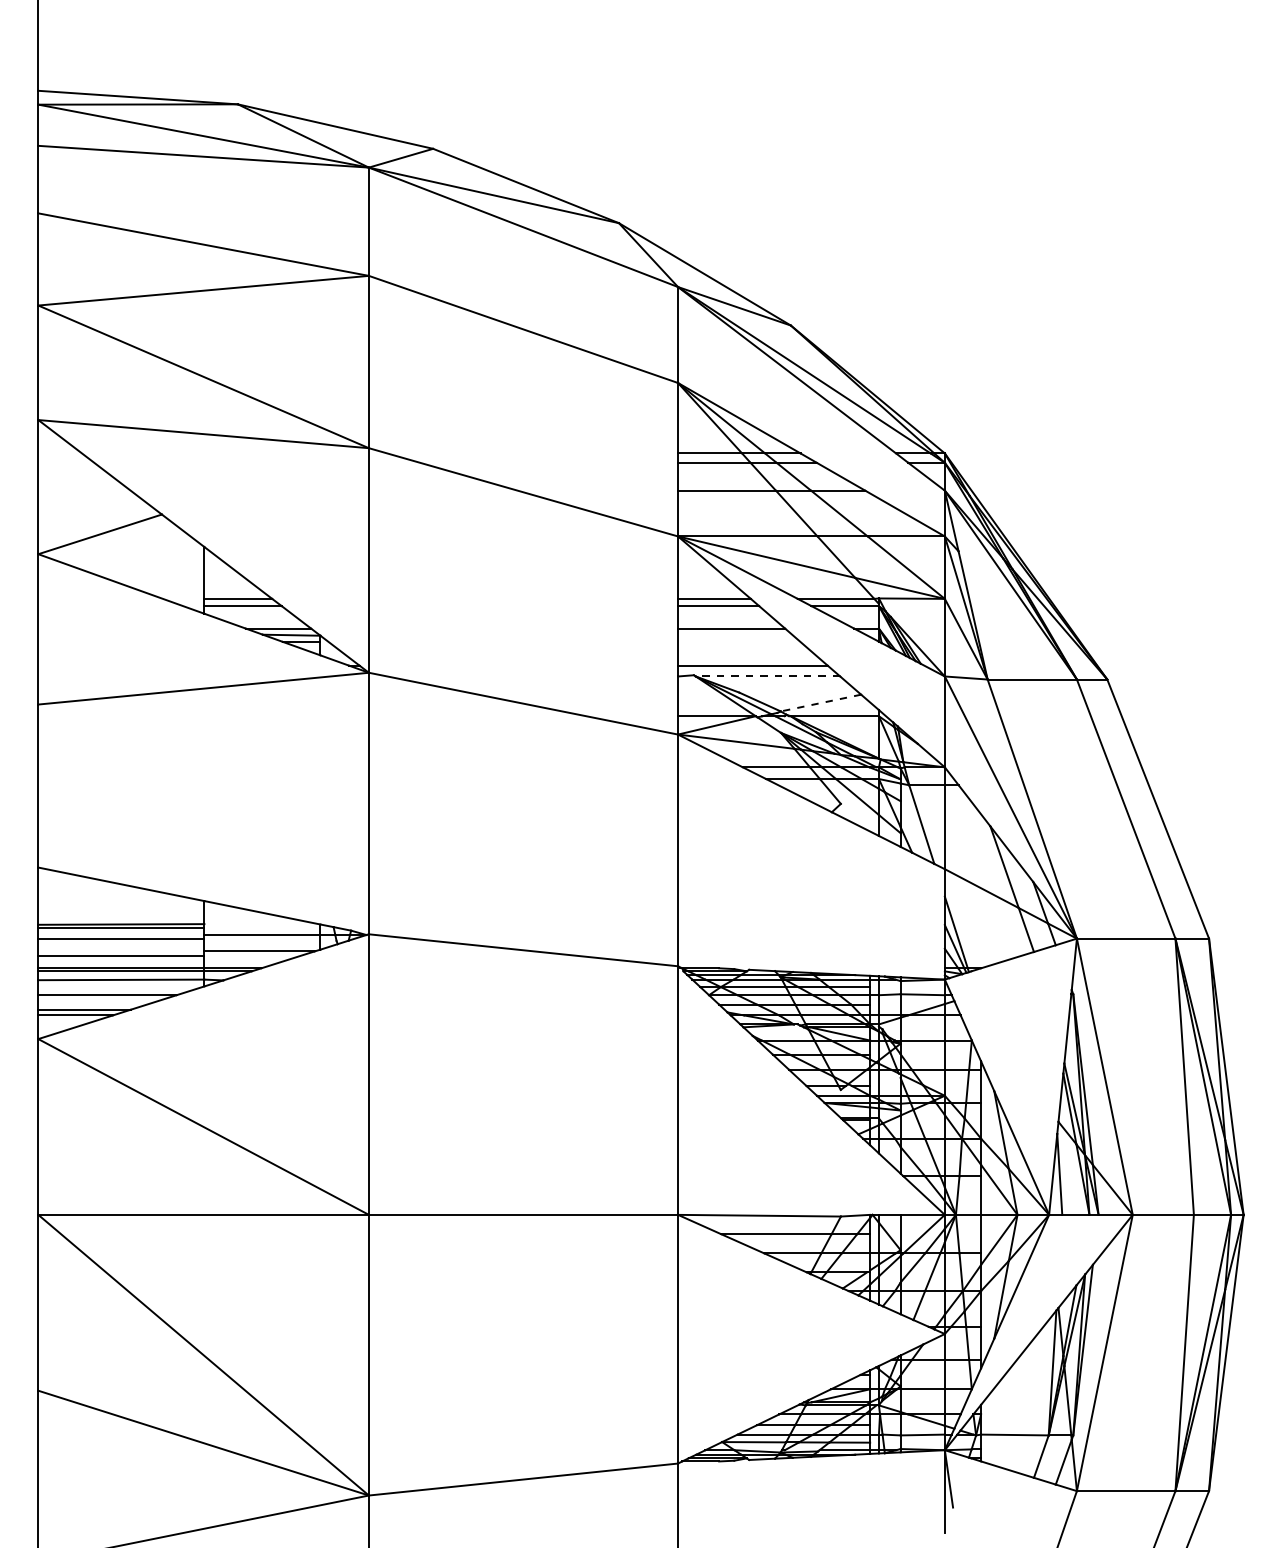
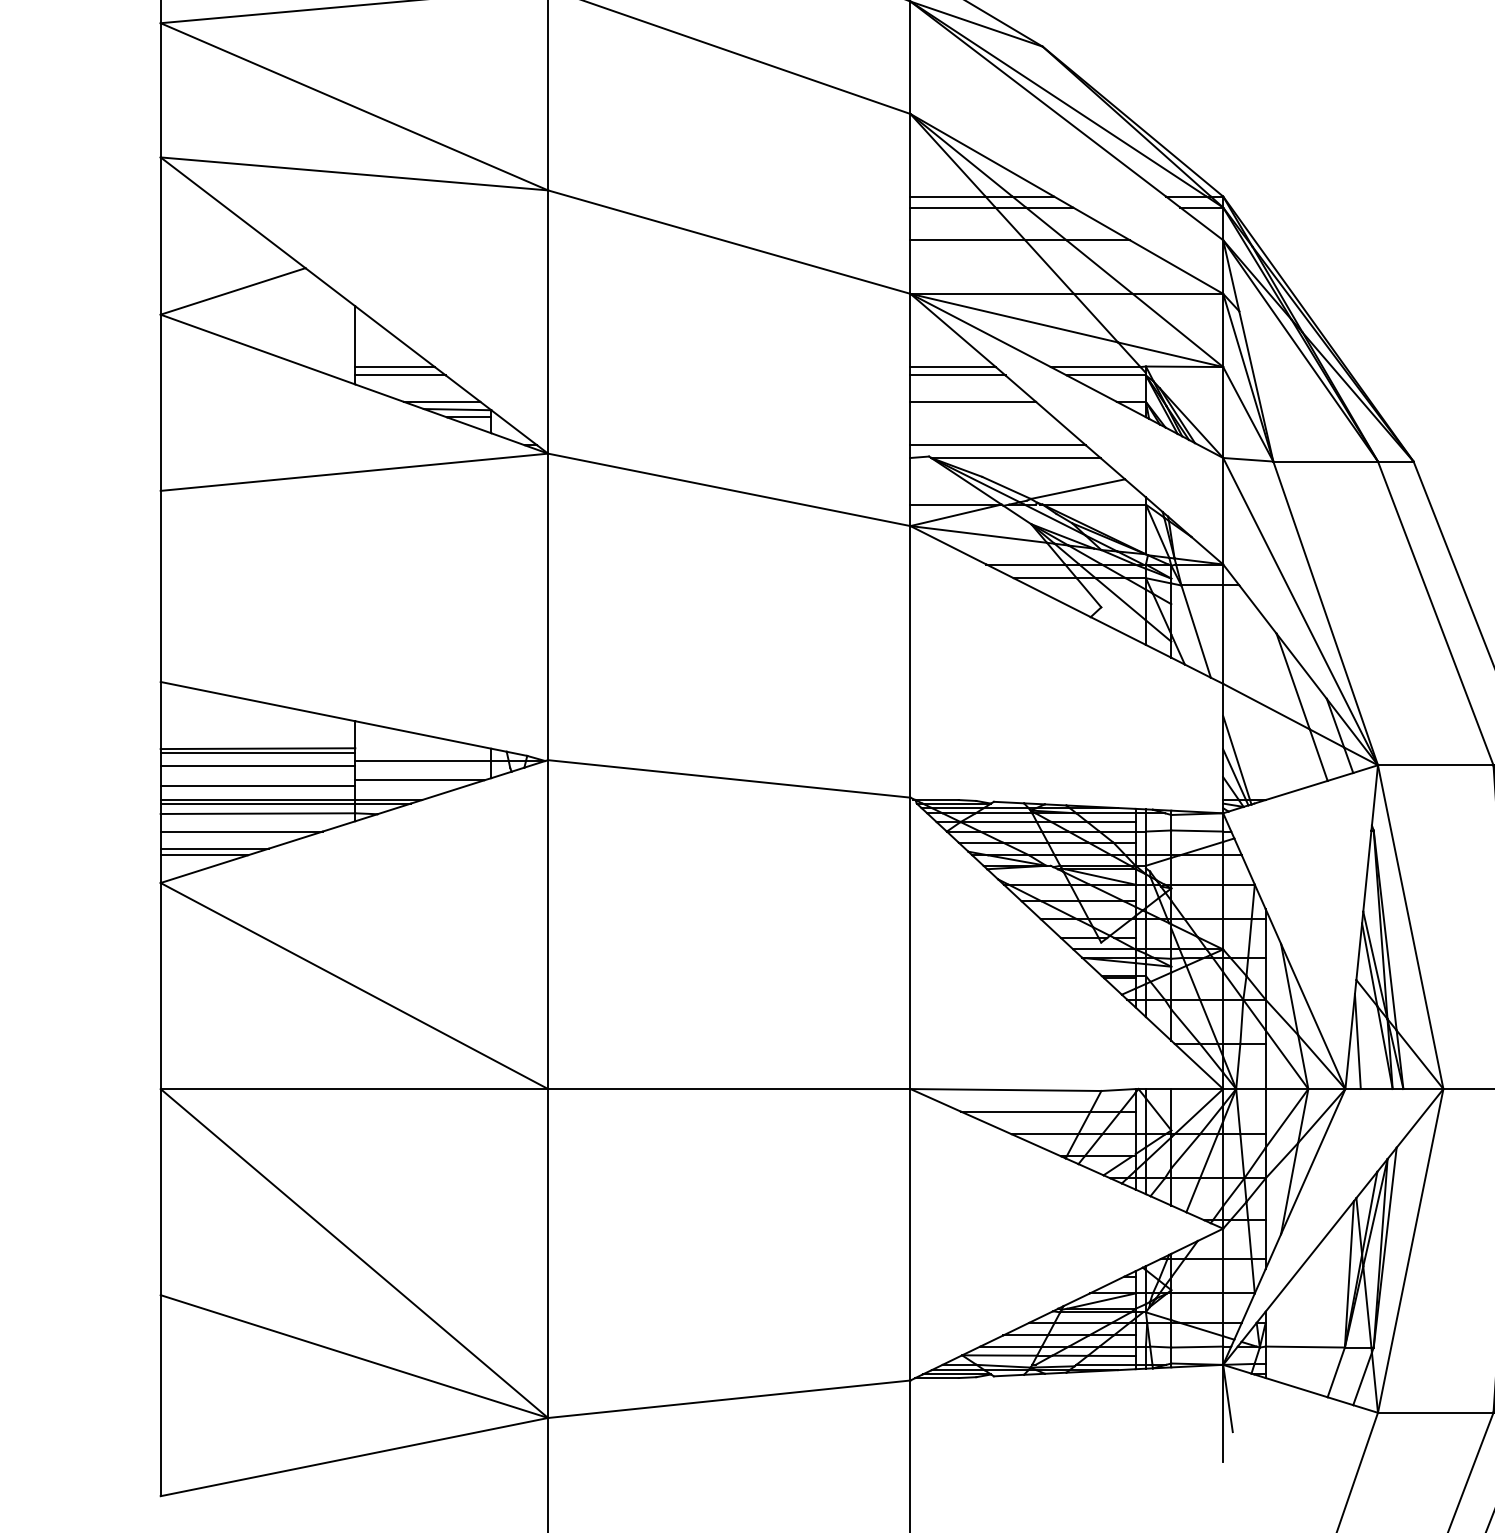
line: (767, 676) -> (1015, 458), dashed -> solid
line: (820, 703) -> (1077, 489), dashed -> solid

